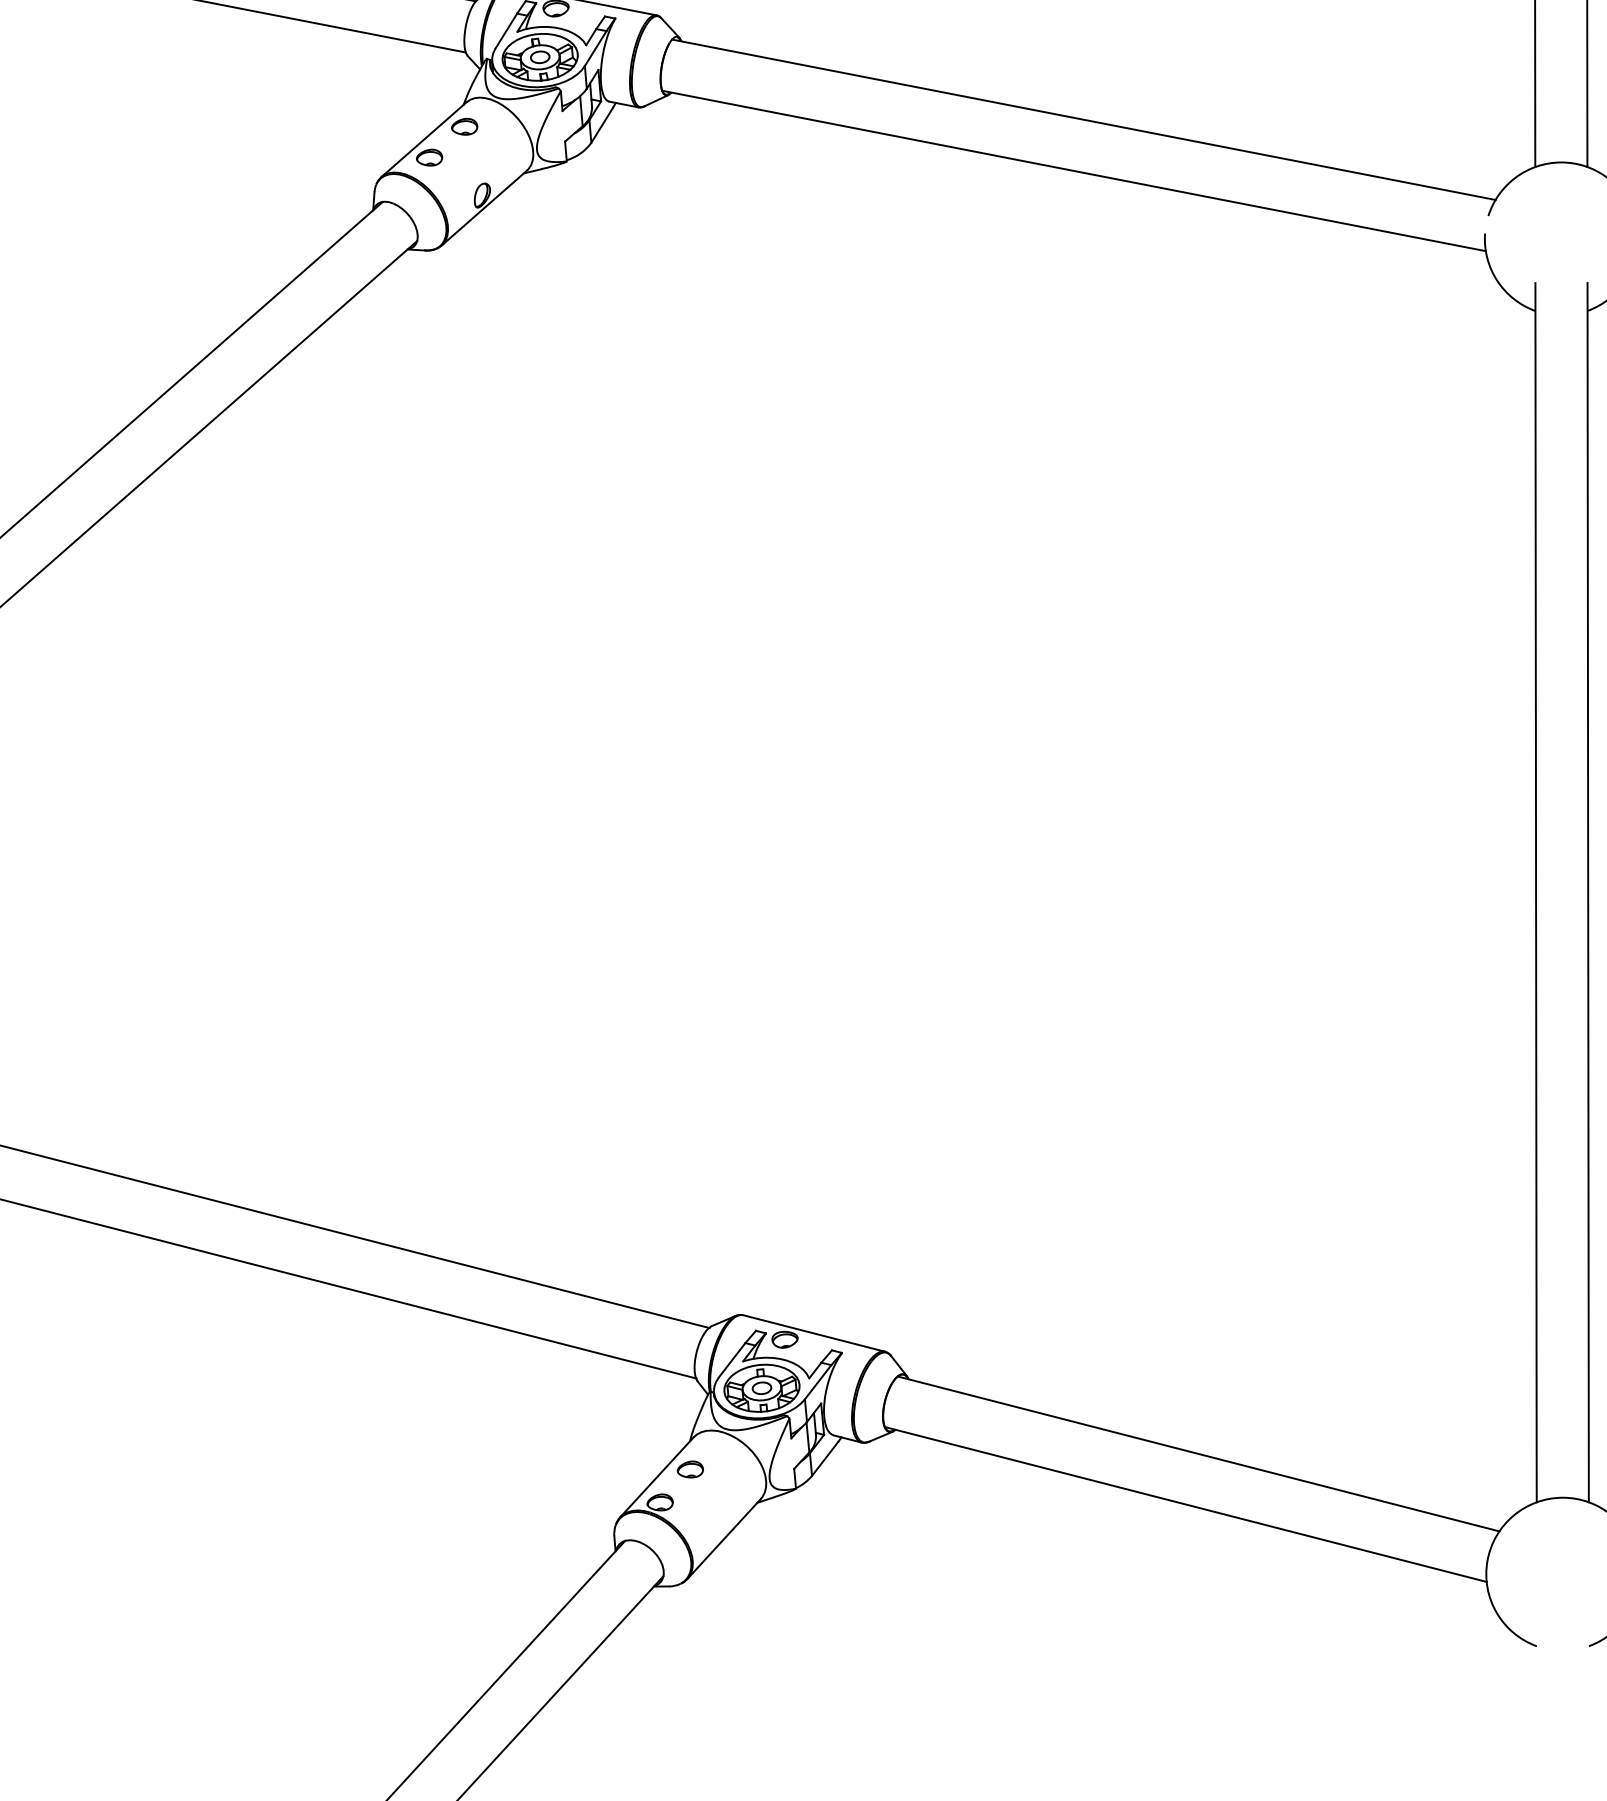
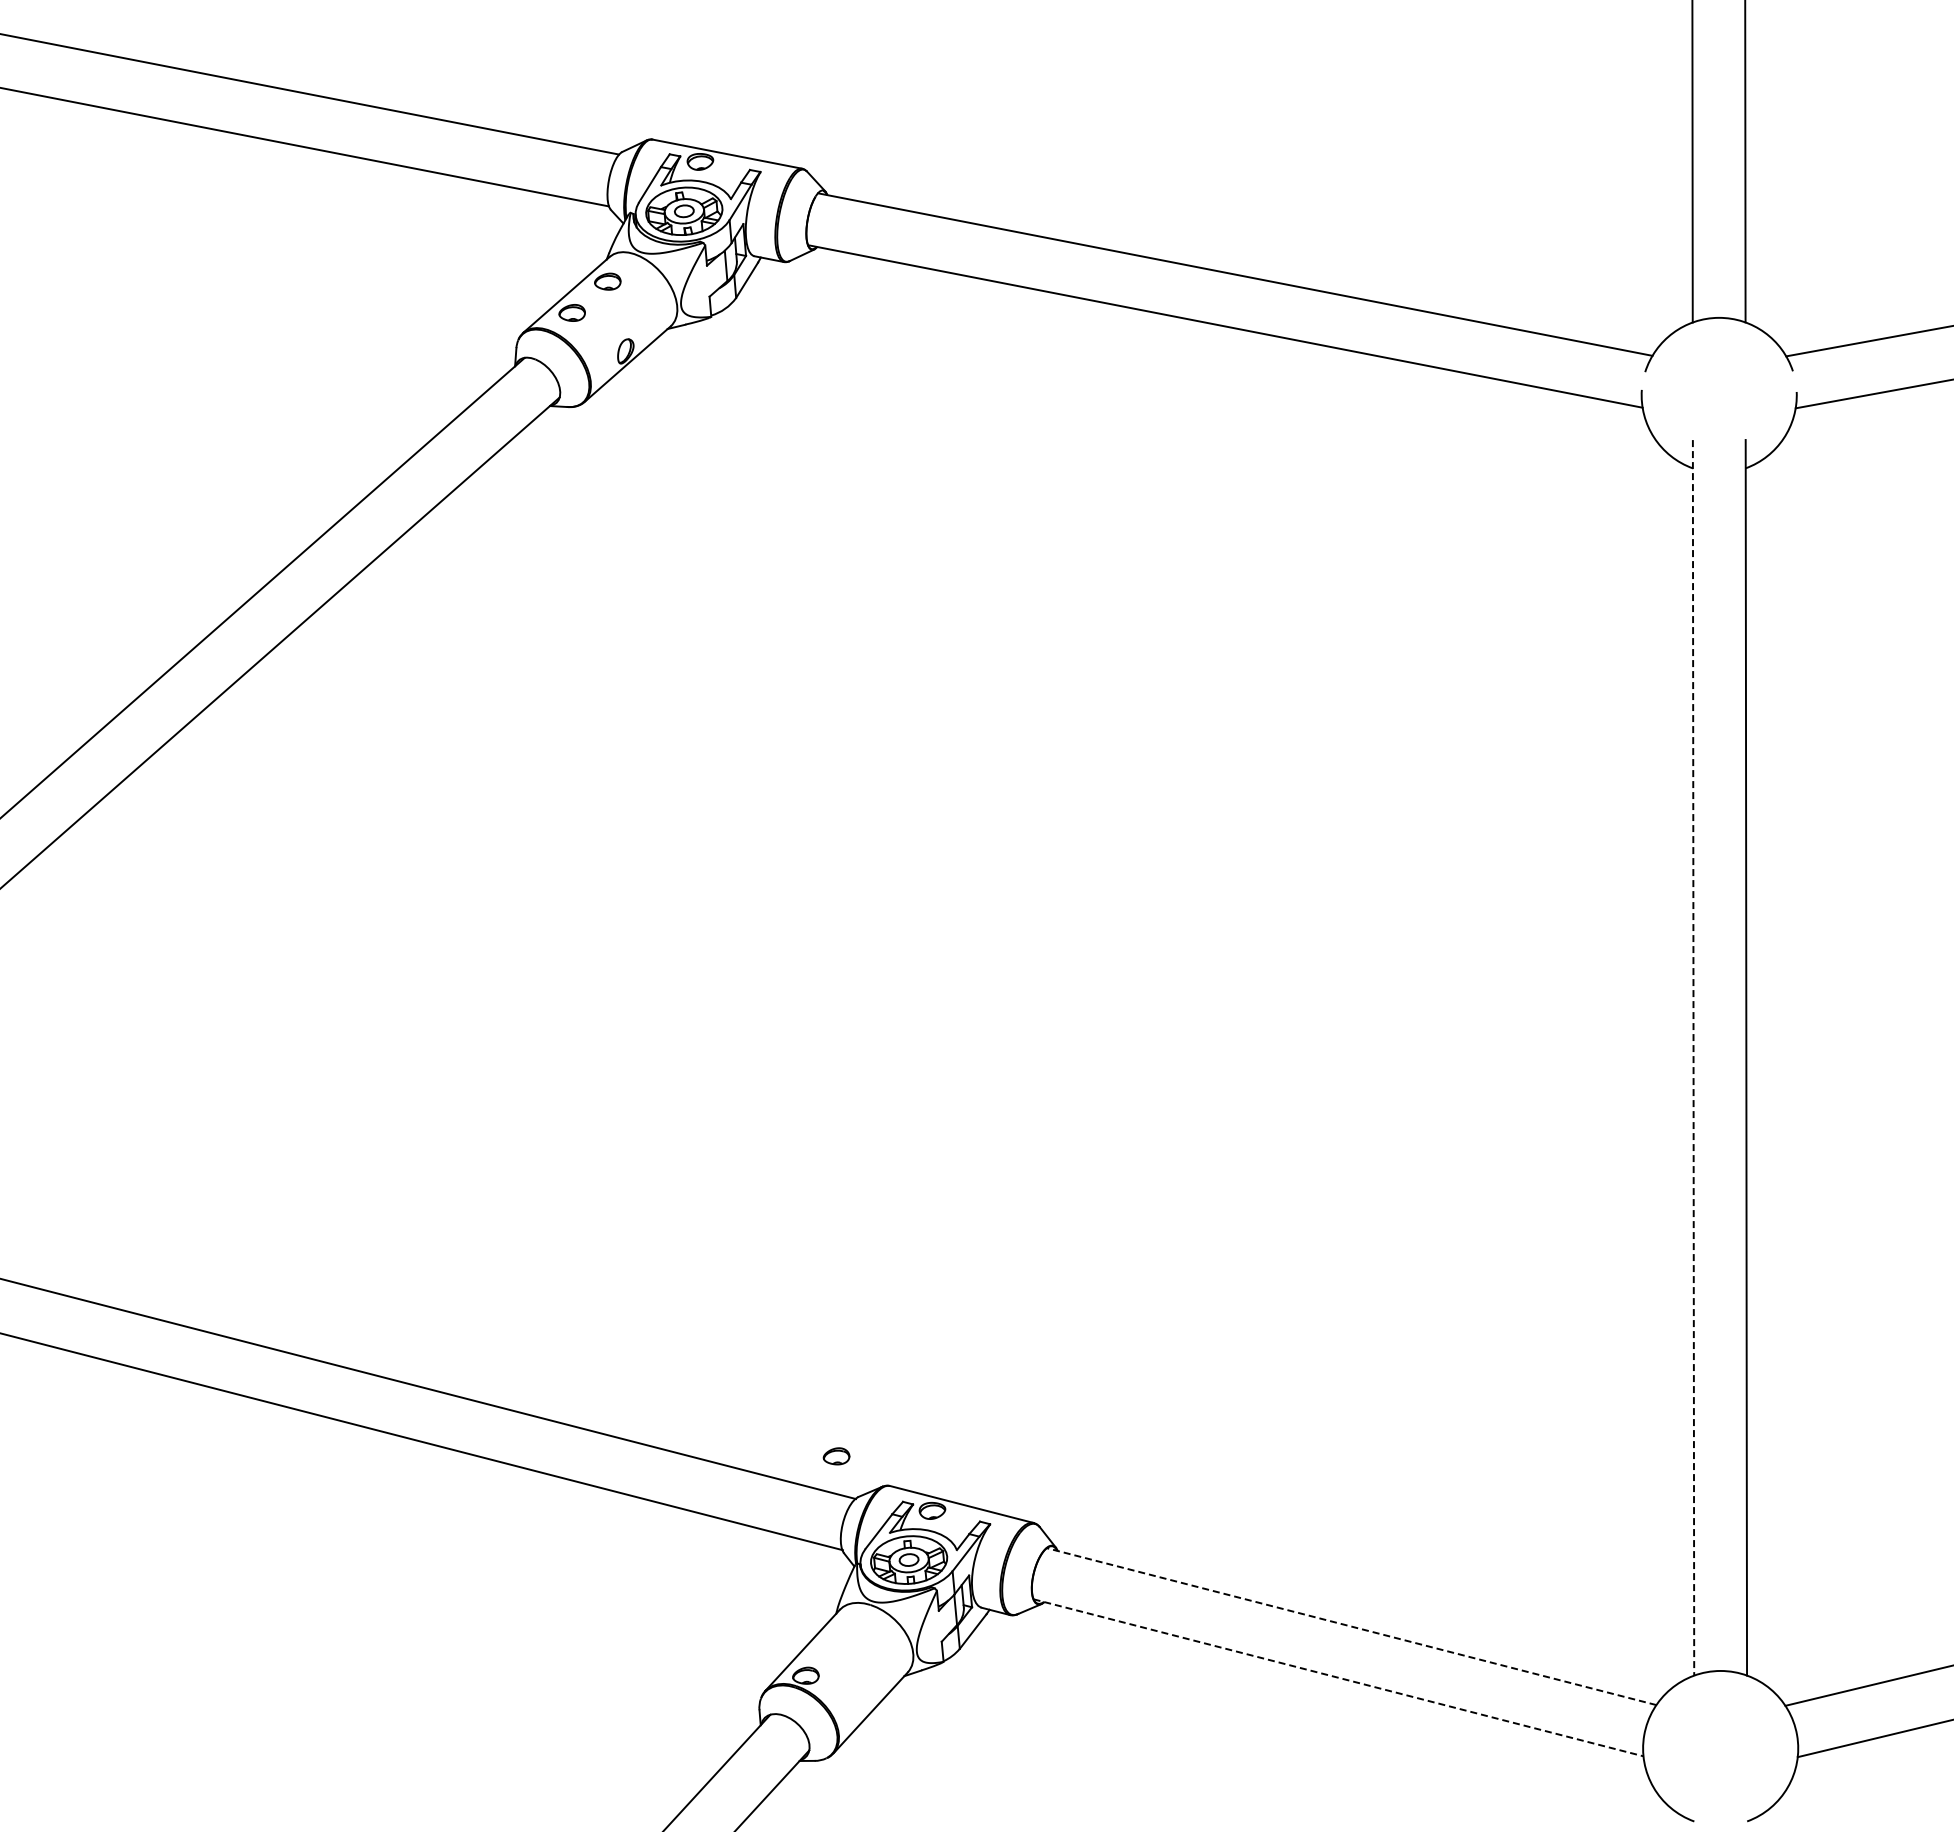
line: (1536, 892) -> (1693, 1057), solid -> dashed
line: (1198, 1453) -> (1351, 1626), solid -> dashed
part: (690, 1469) -> (836, 1456), moved
line: (1185, 1504) -> (1338, 1677), solid -> dashed

